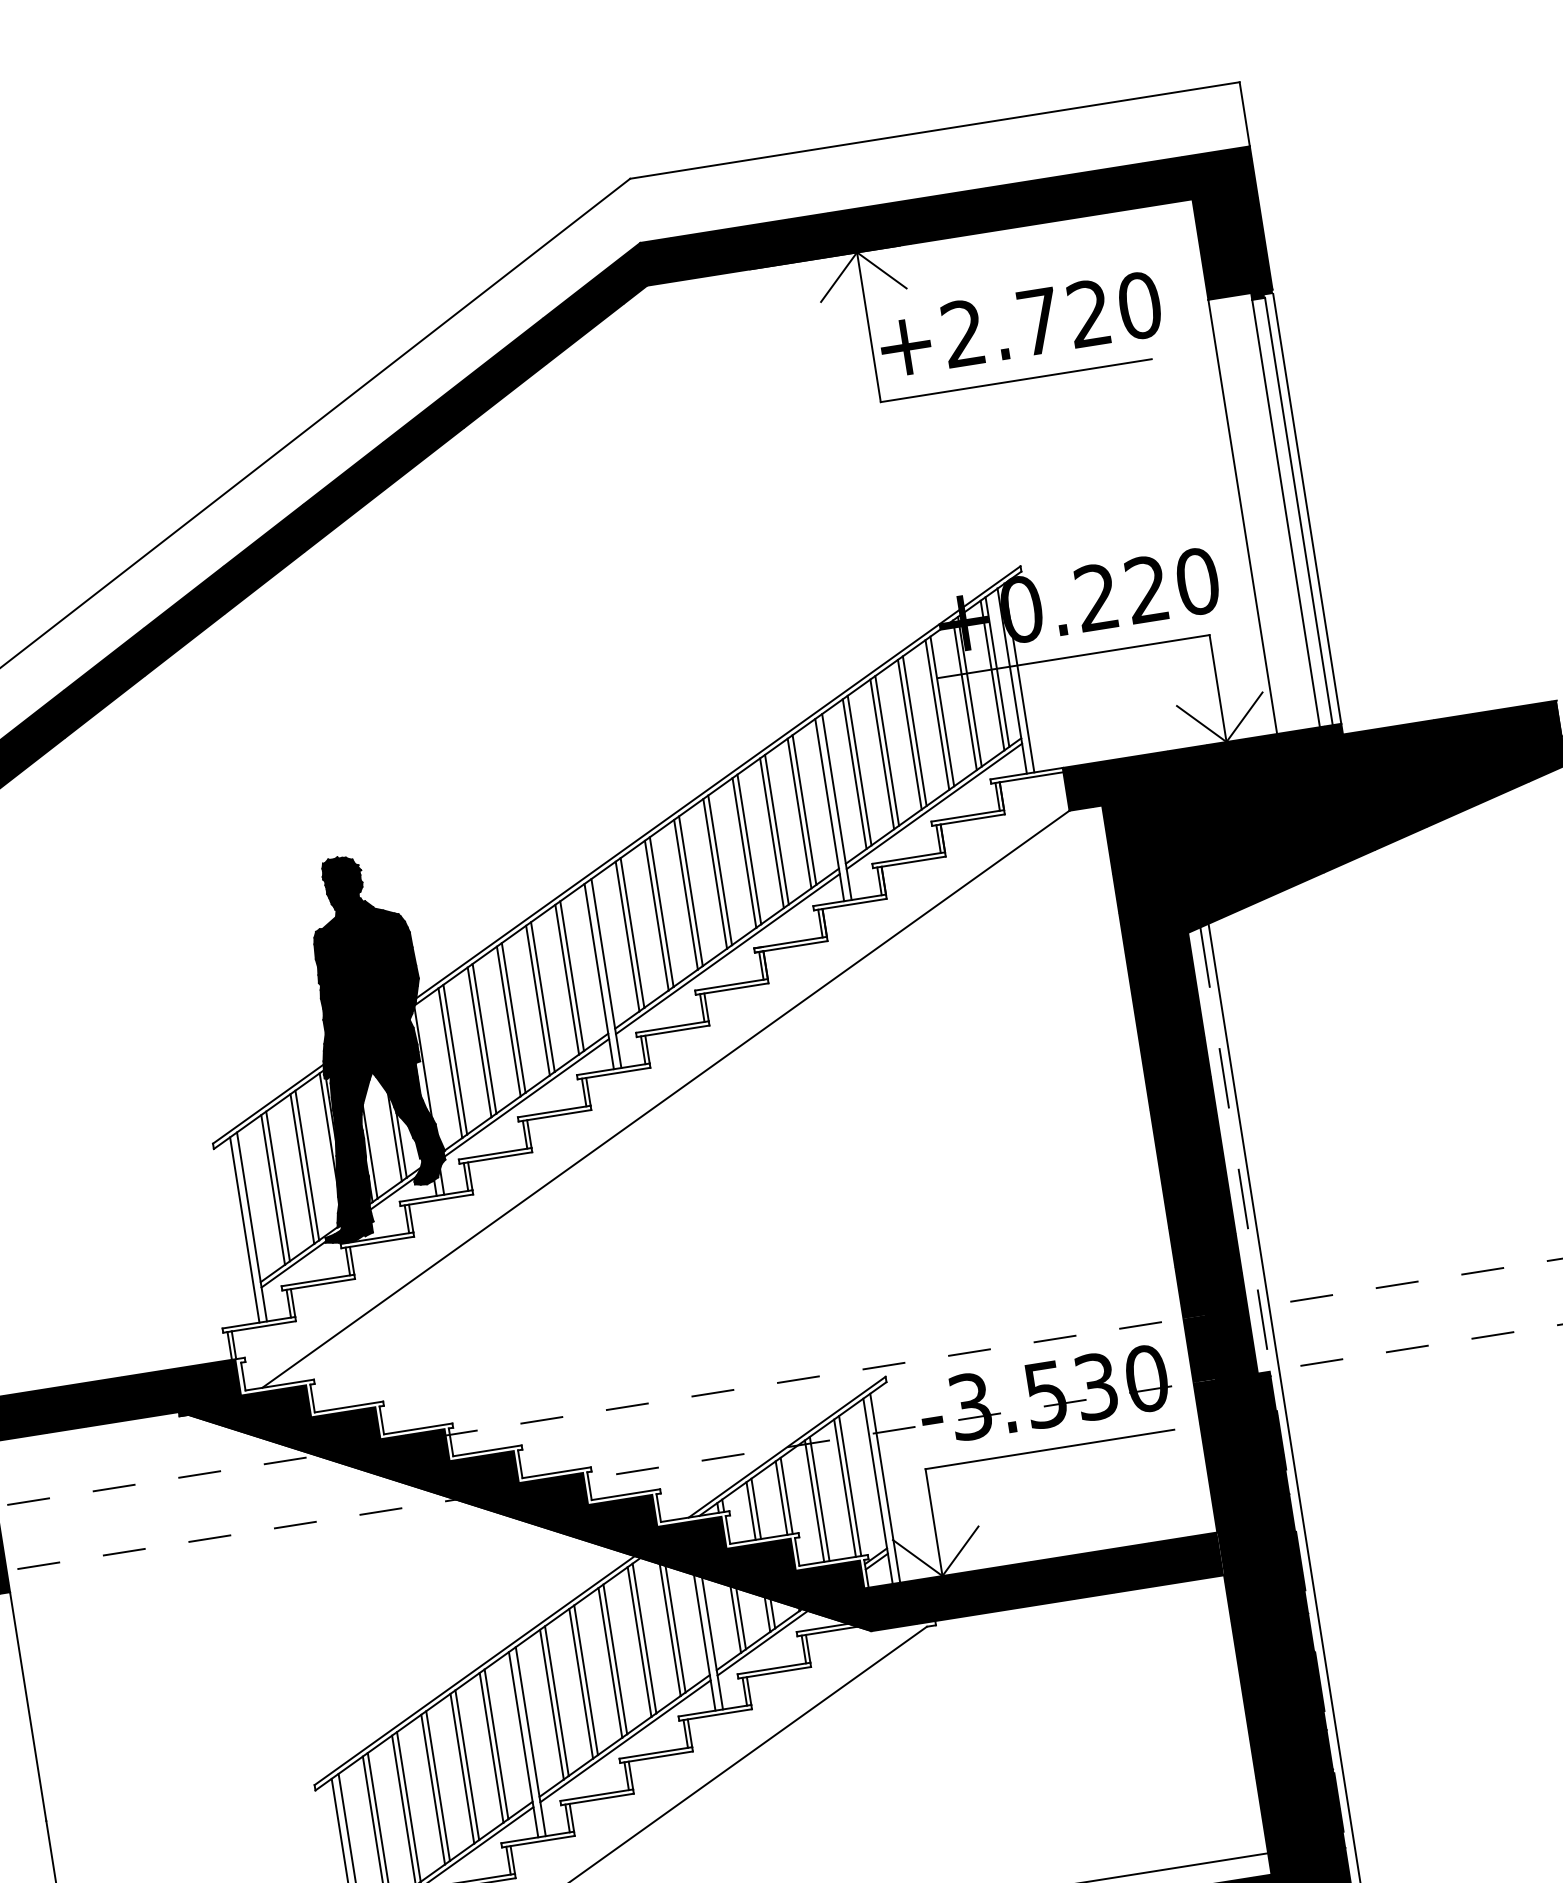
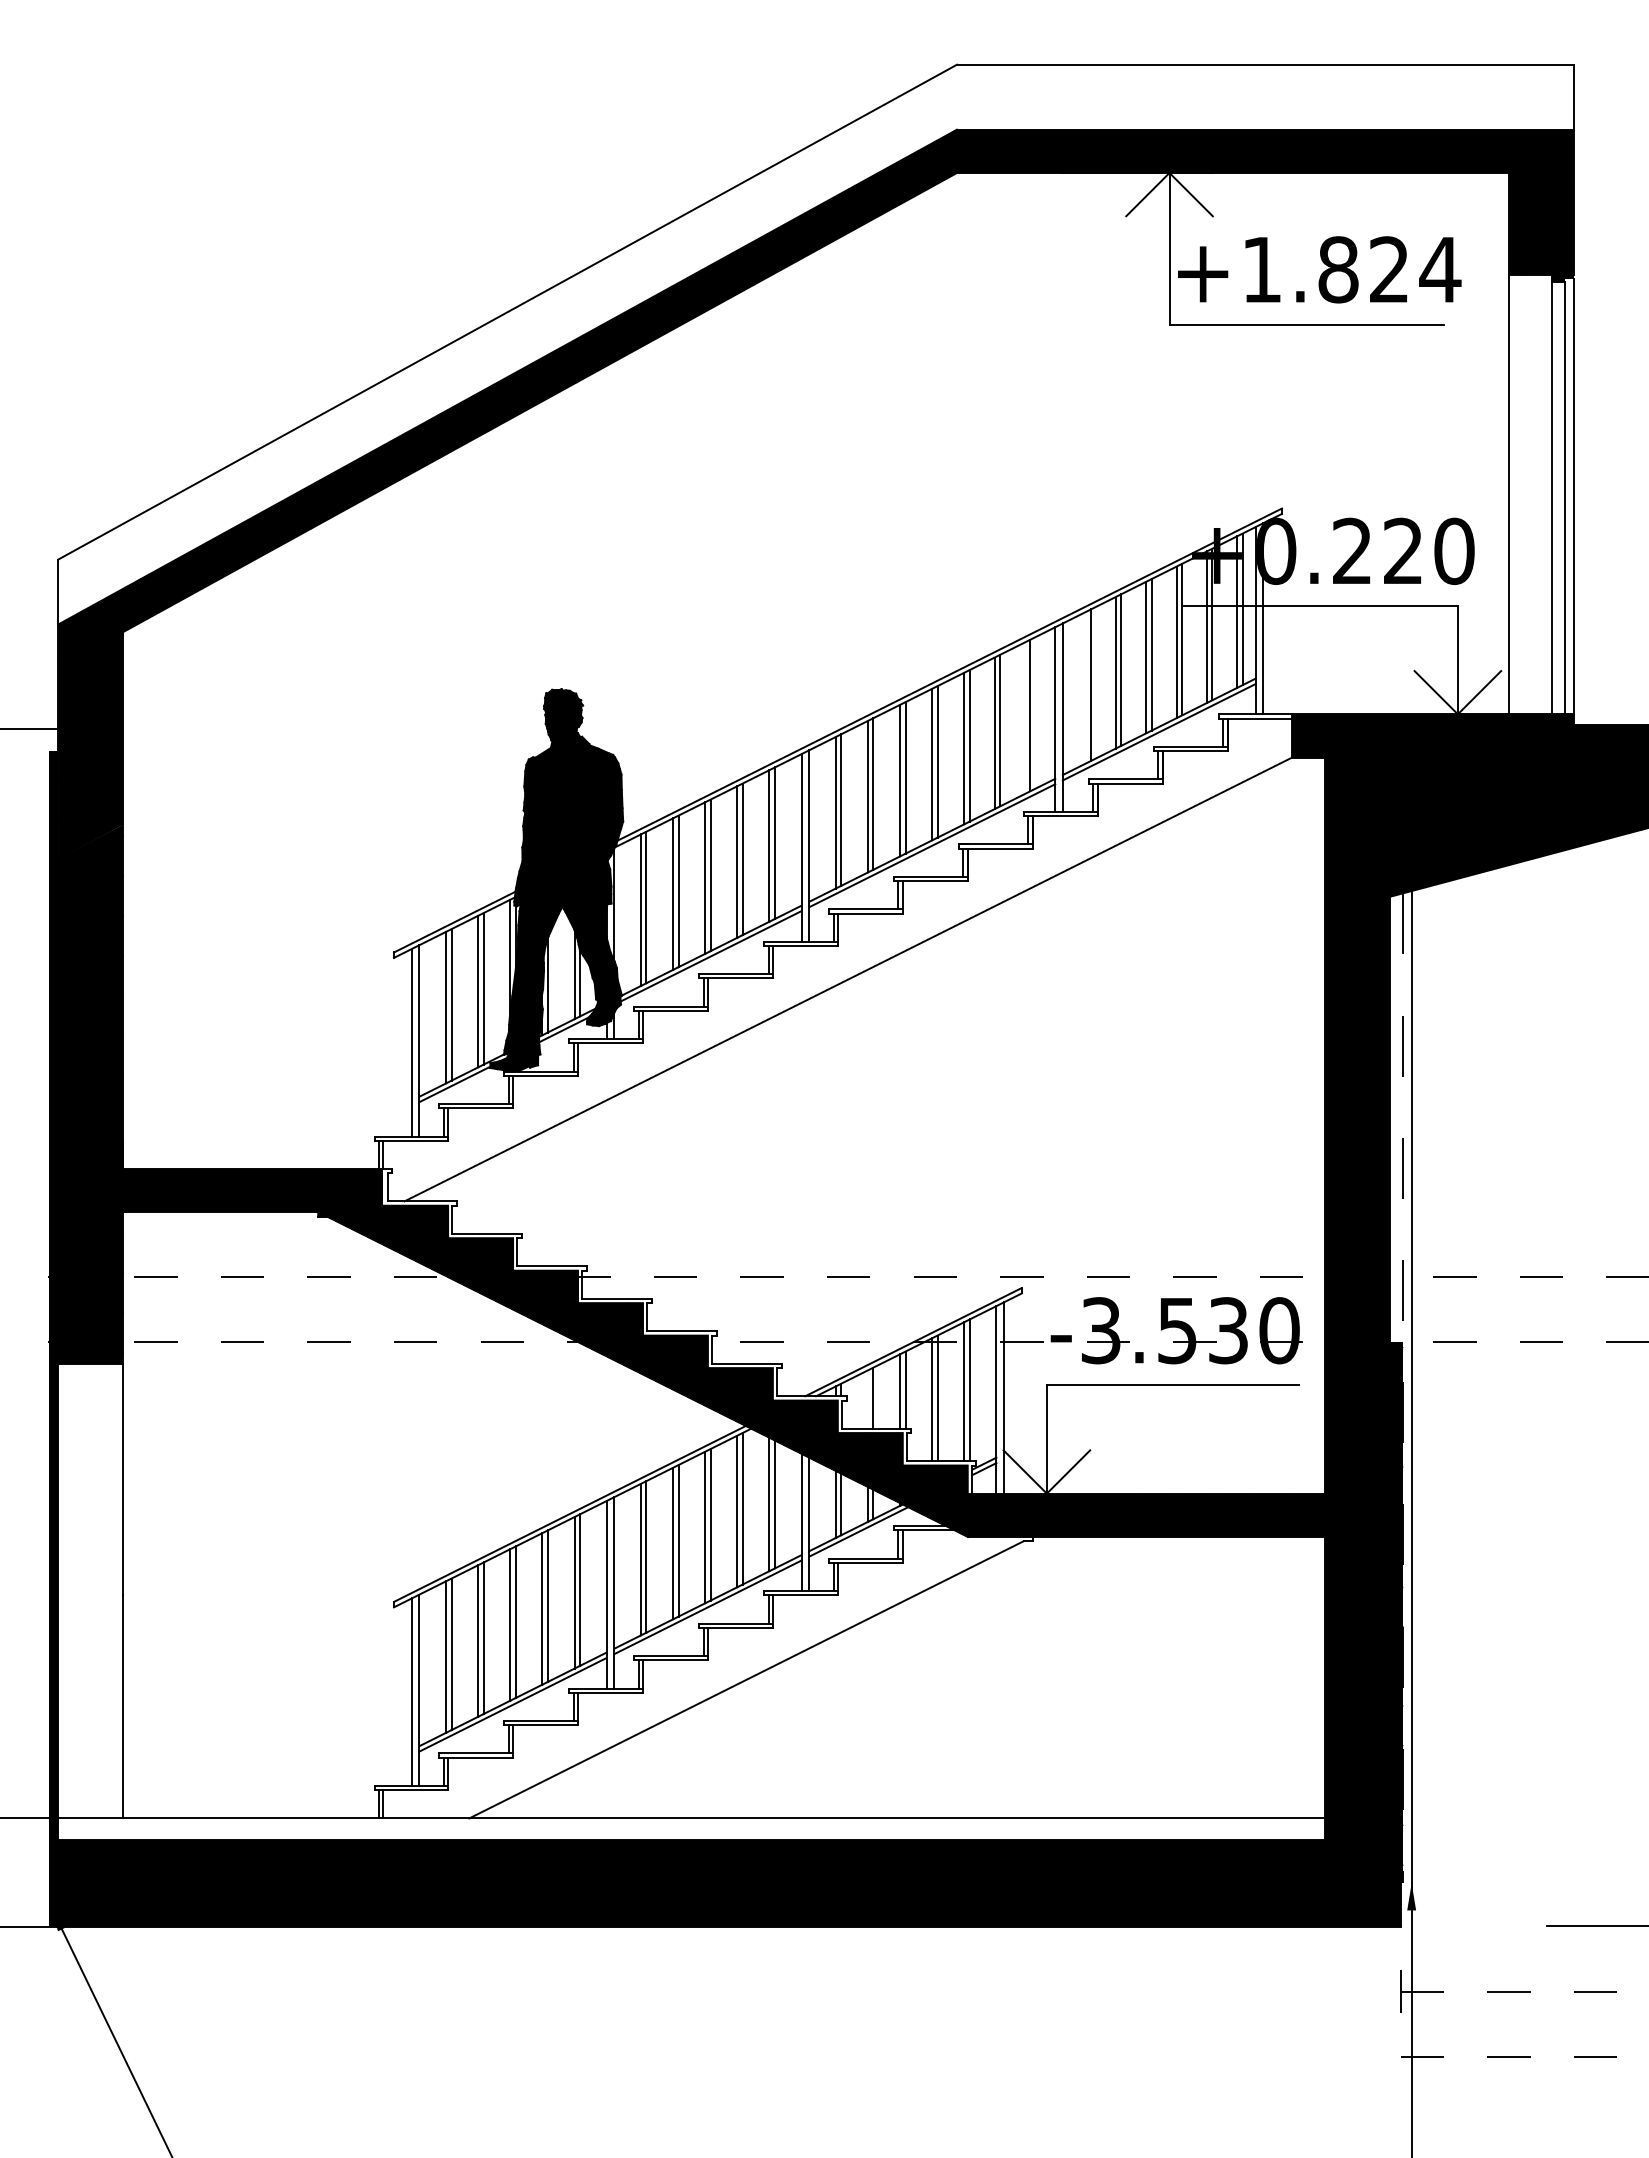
text: (1051, 319) -> (1351, 269), +2.720 -> +1.824
line: (854, 773) -> (1085, 687), removed
line: (799, 812) -> (1024, 717), removed
line: (750, 1511) -> (867, 1399), removed

